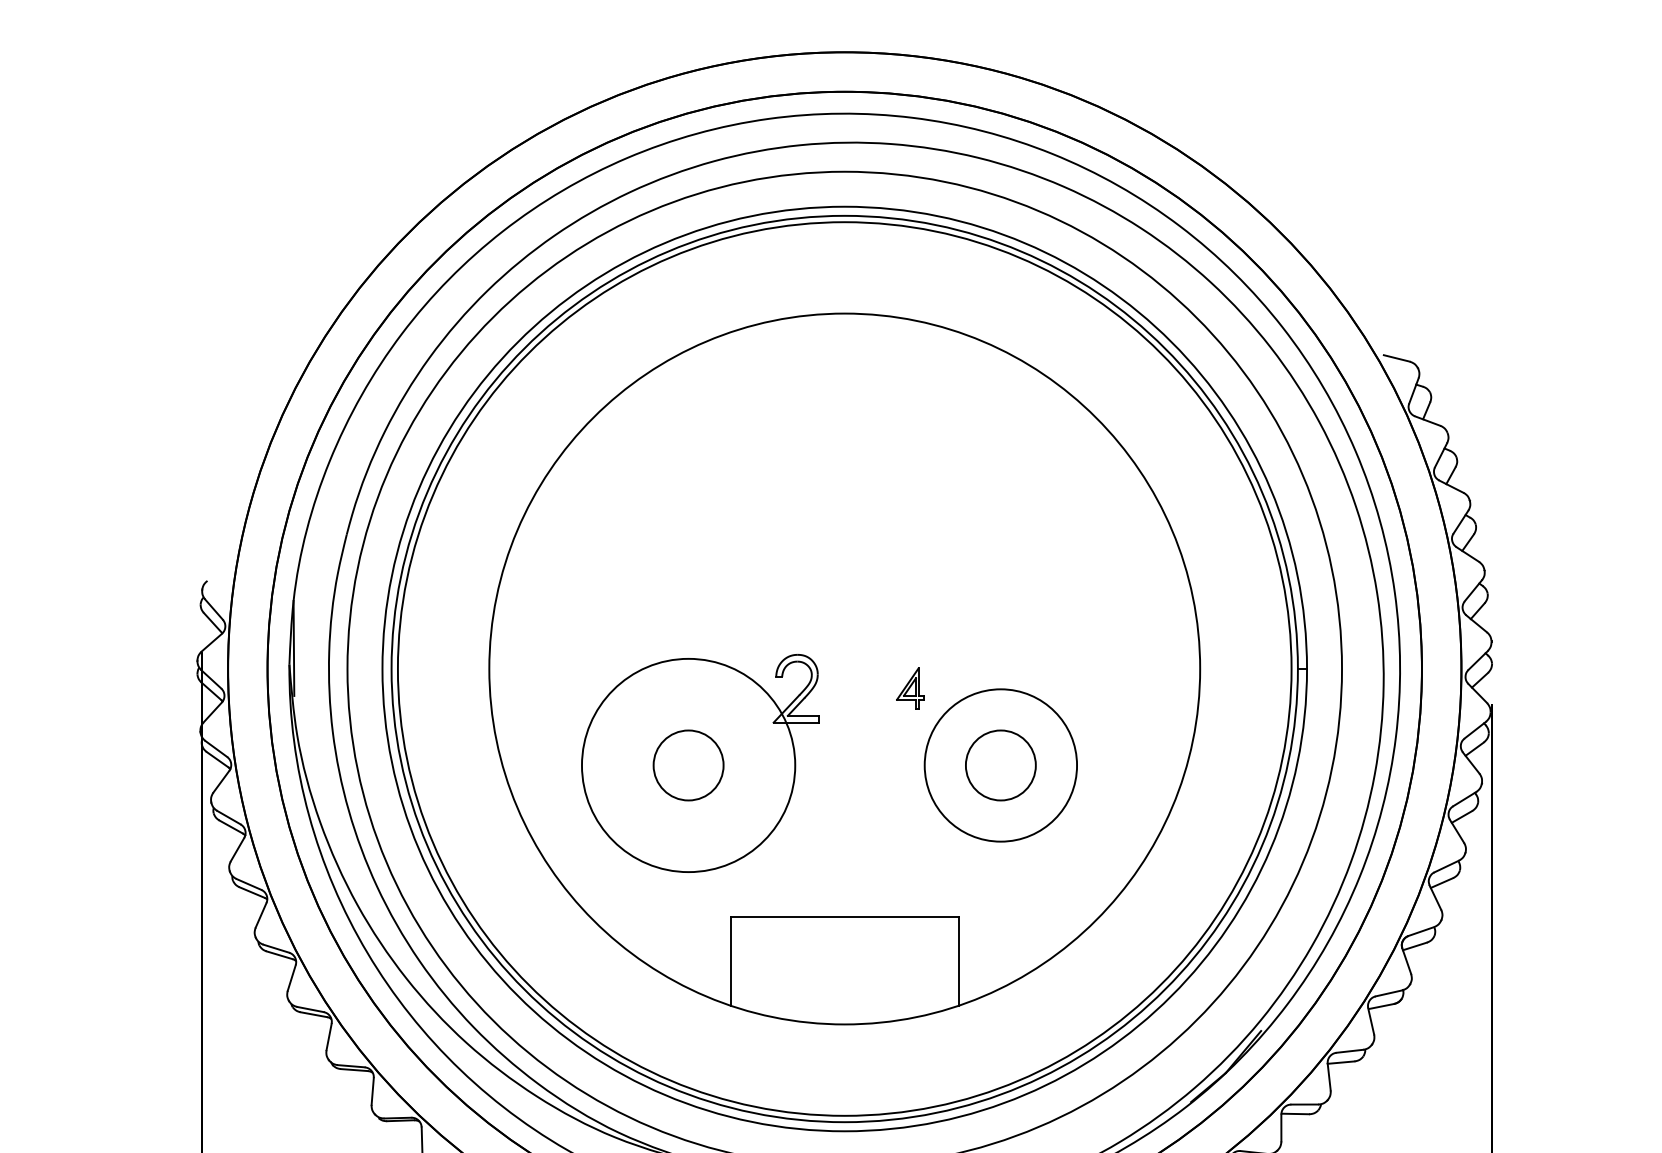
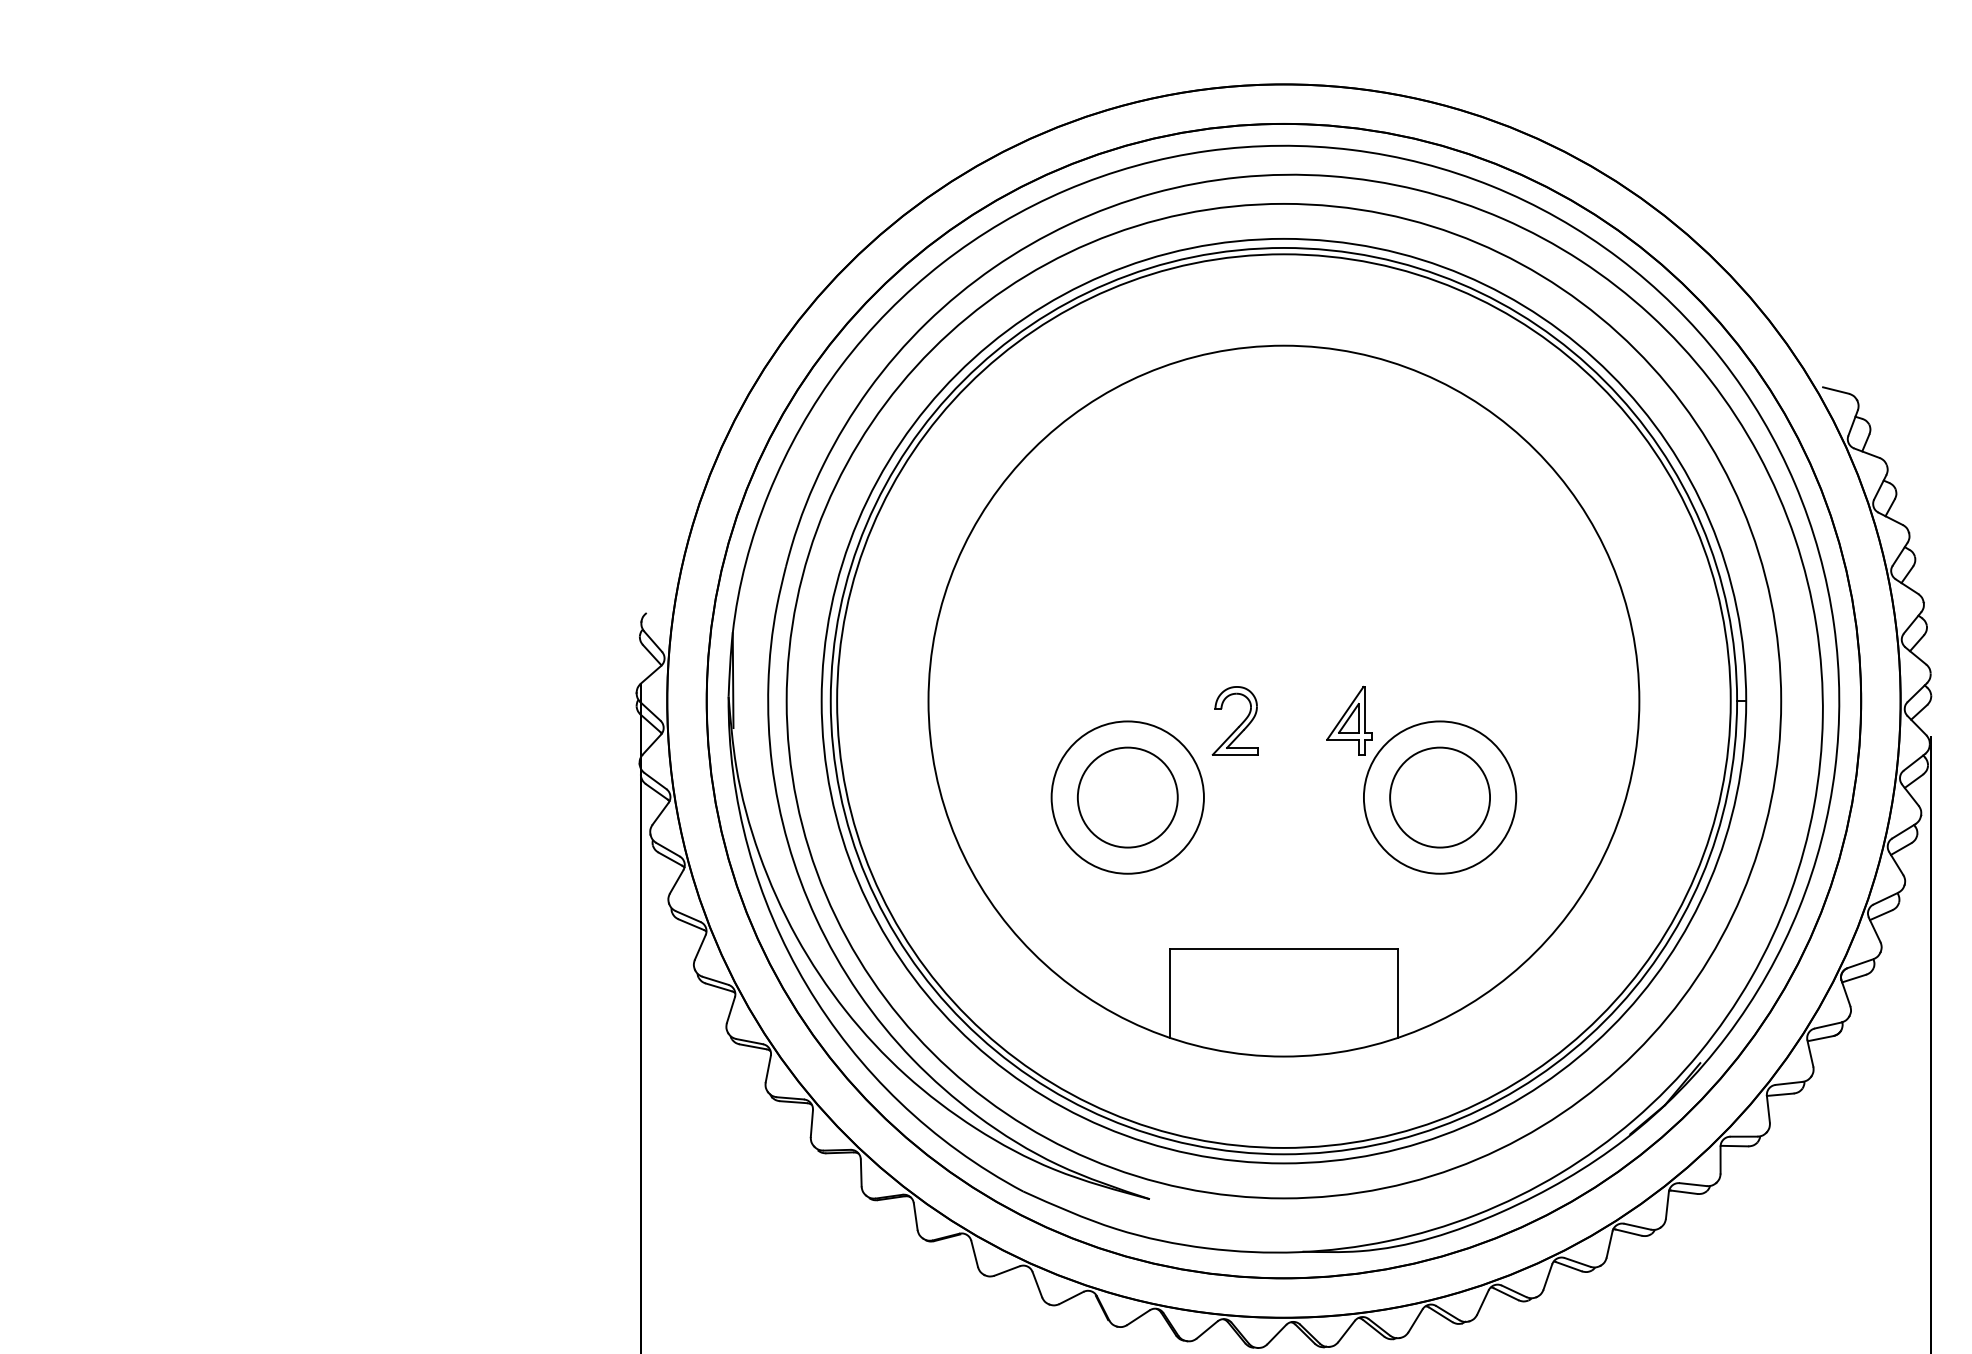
part: (910, 688) -> (1349, 720), size x1.67
circle: (688, 765) -> (1127, 797), size x0.71
circle: (688, 765) -> (1127, 797), size x1.43
circle: (1001, 765) -> (1440, 797), size x1.43

